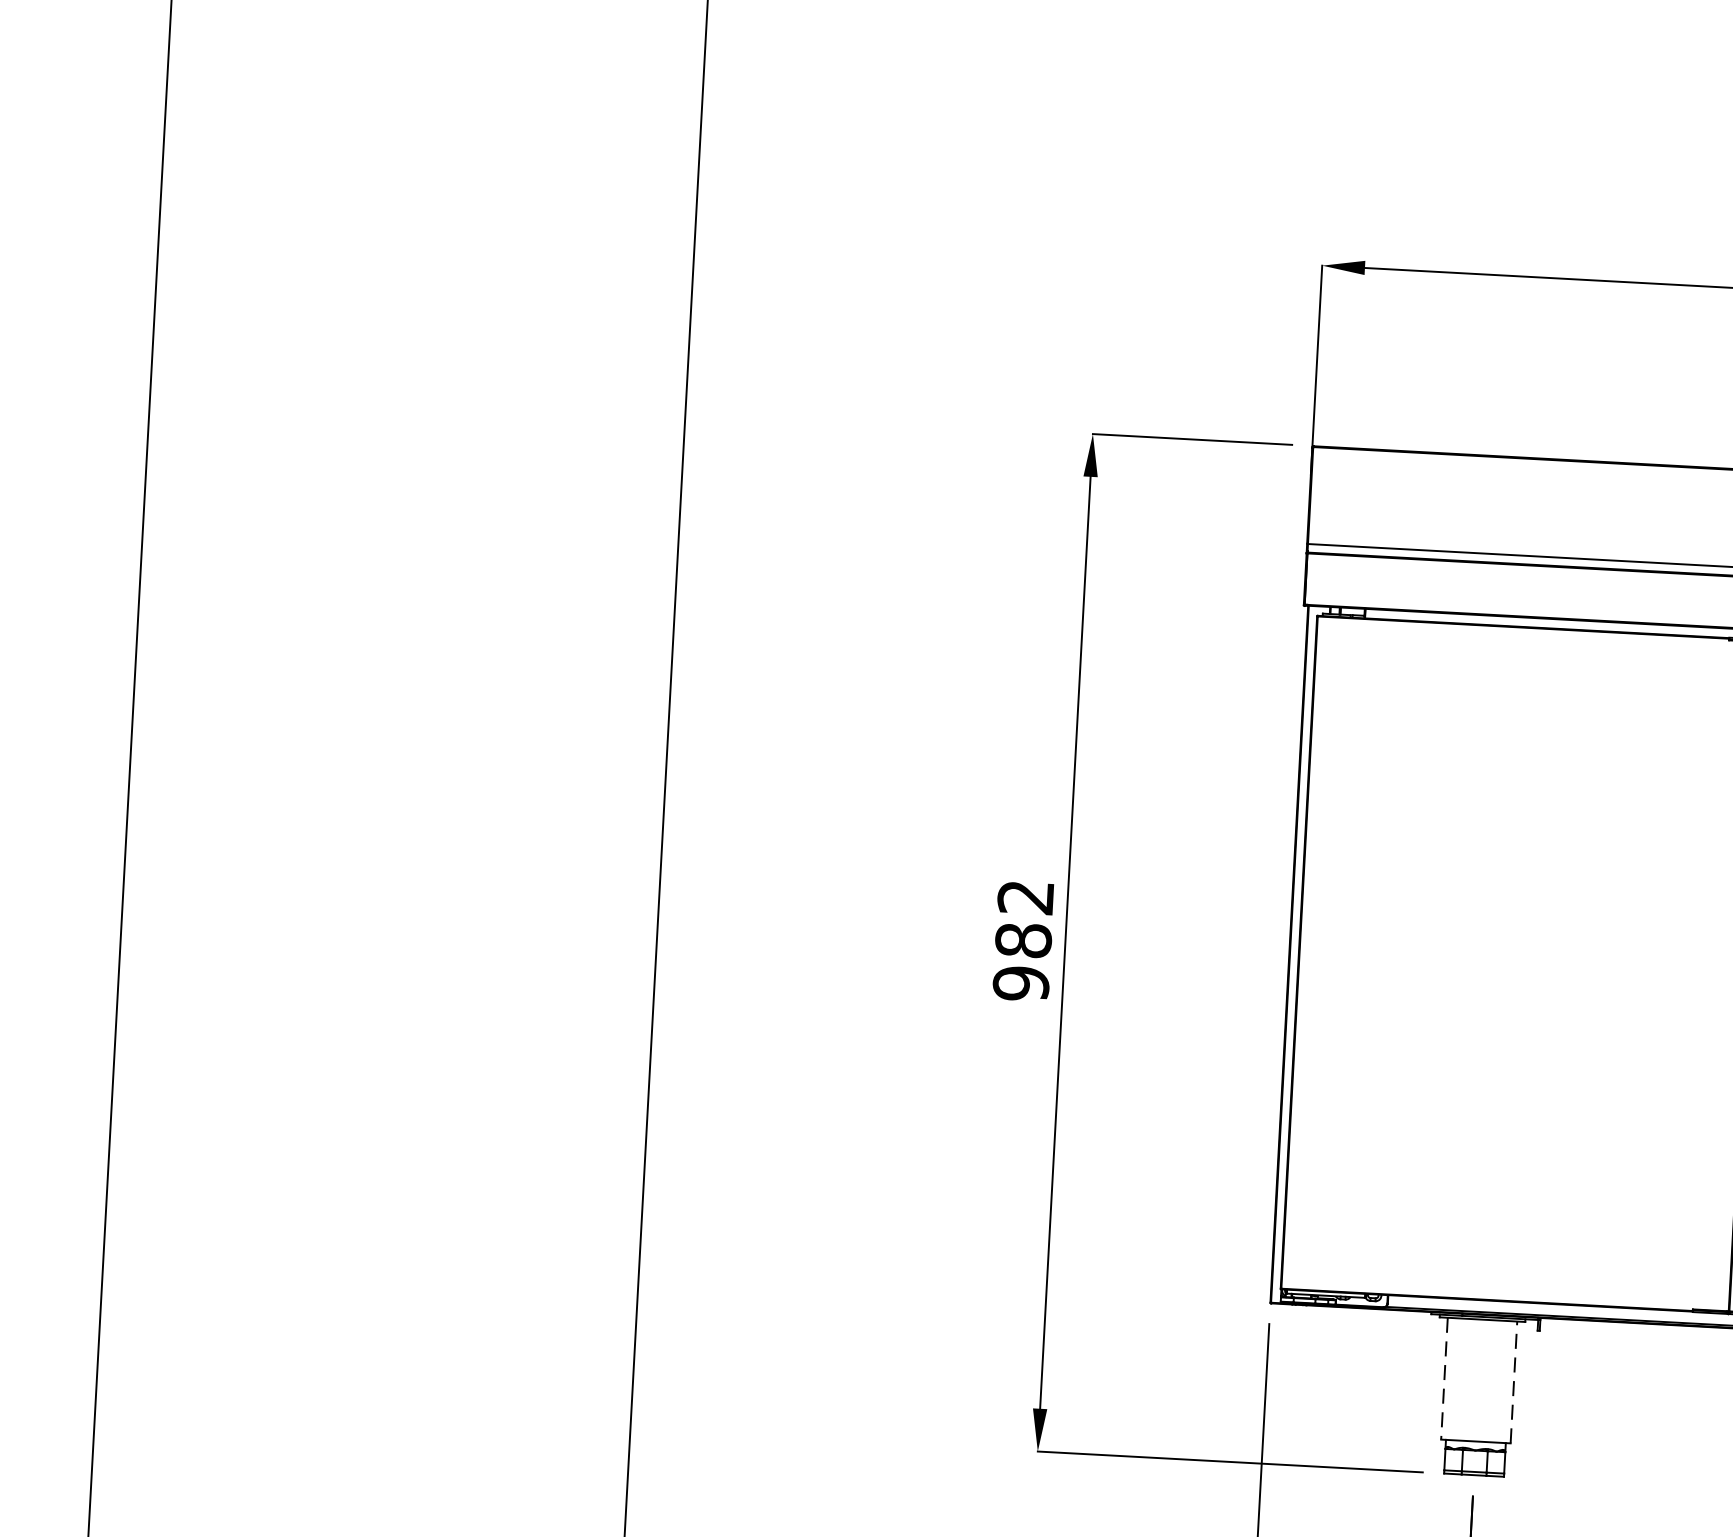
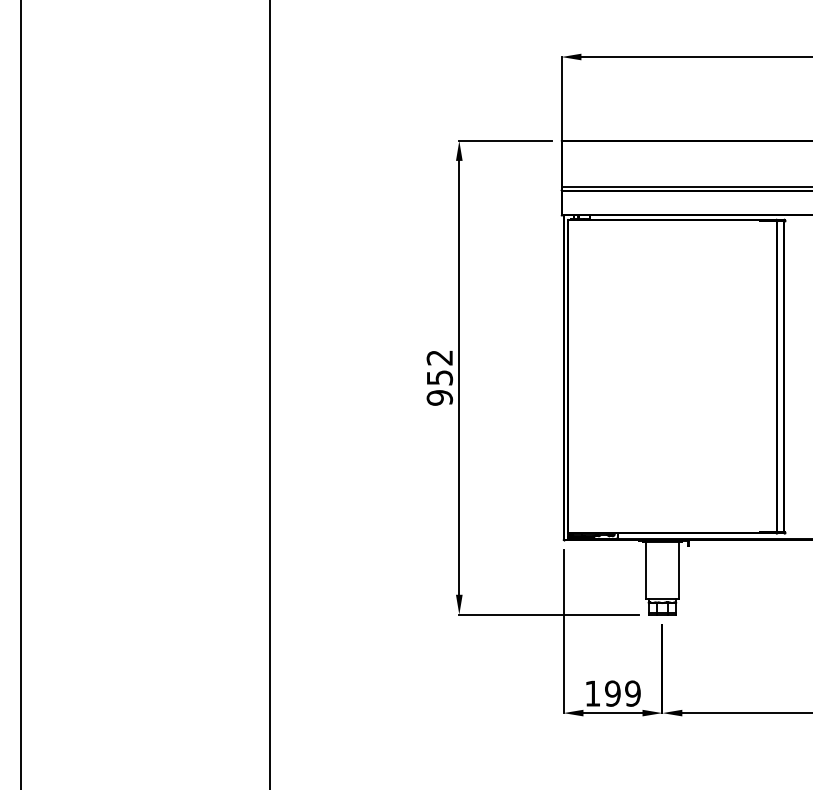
text: (1022, 939) -> (439, 377), 982 -> 952
line: (1444, 1380) -> (646, 571), dashed -> solid
line: (1513, 1382) -> (678, 570), dashed -> solid

